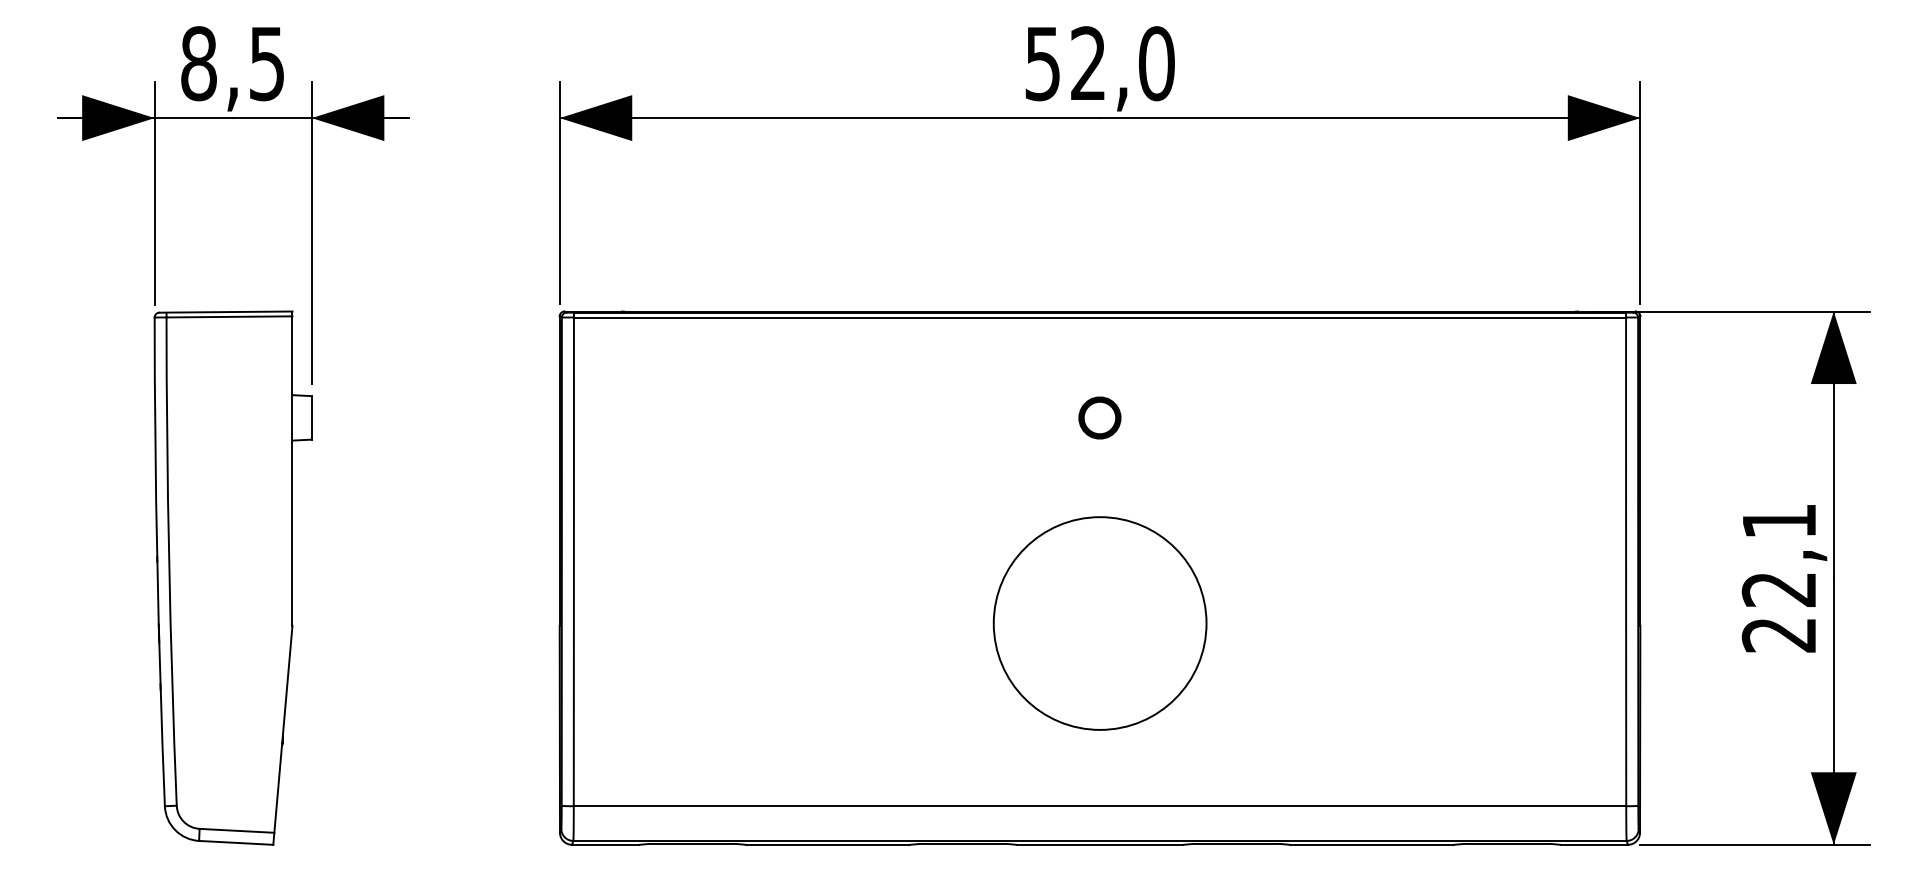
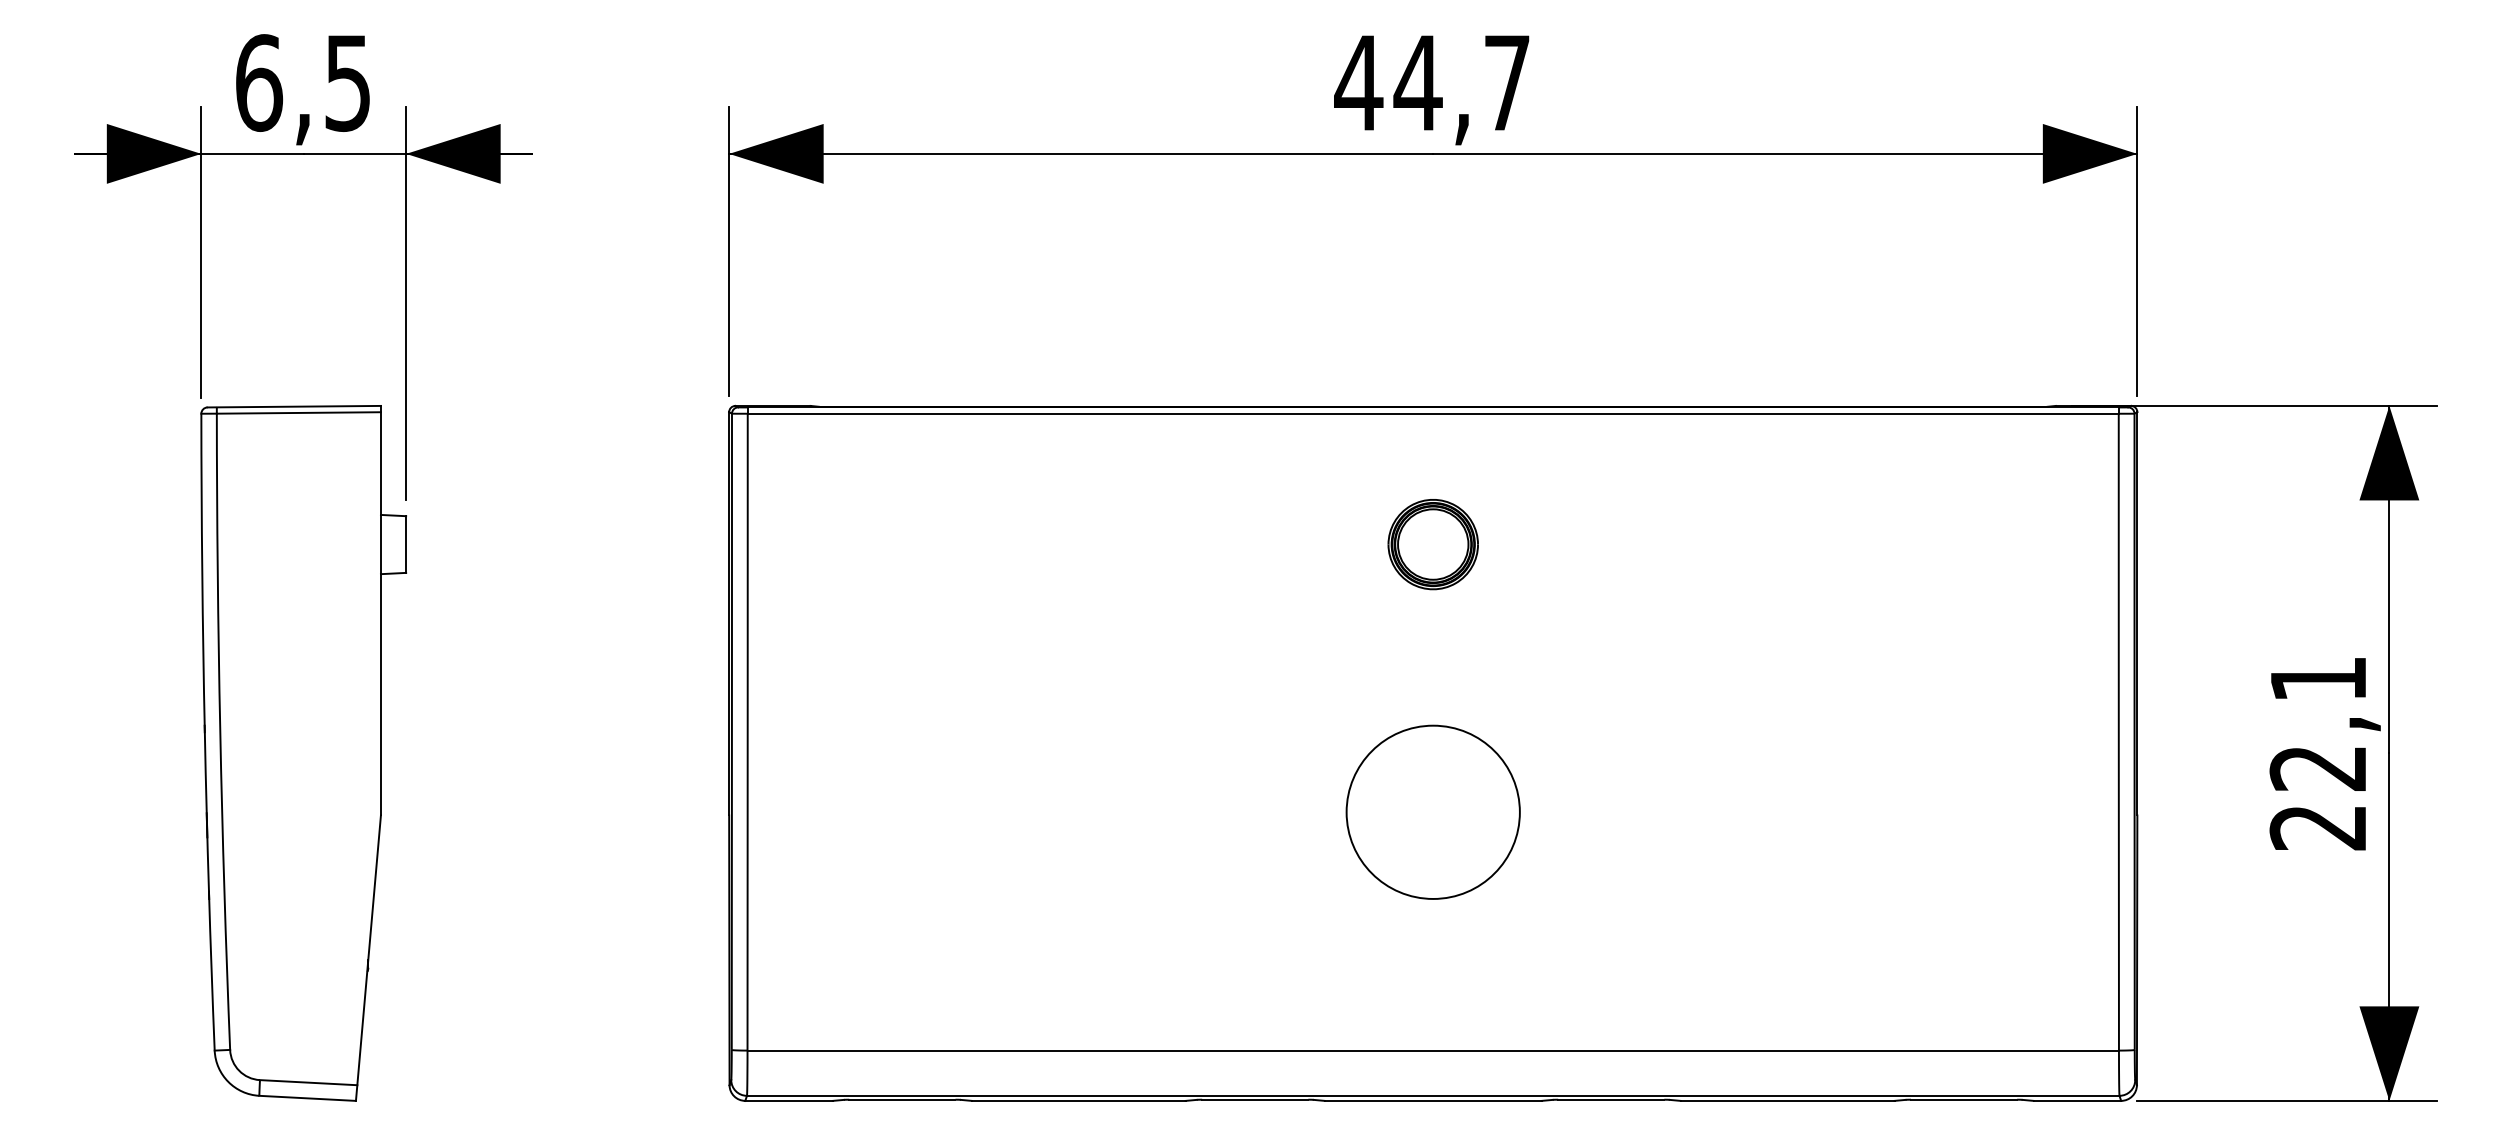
text: (199, 63) -> (259, 82), 8,5 -> 6,5
text: (1099, 63) -> (1432, 82), 52,0 -> 44,7
part: (1099, 417) -> (1432, 544), size x1.67
circle: (1099, 622) -> (1432, 811), size x0.62

